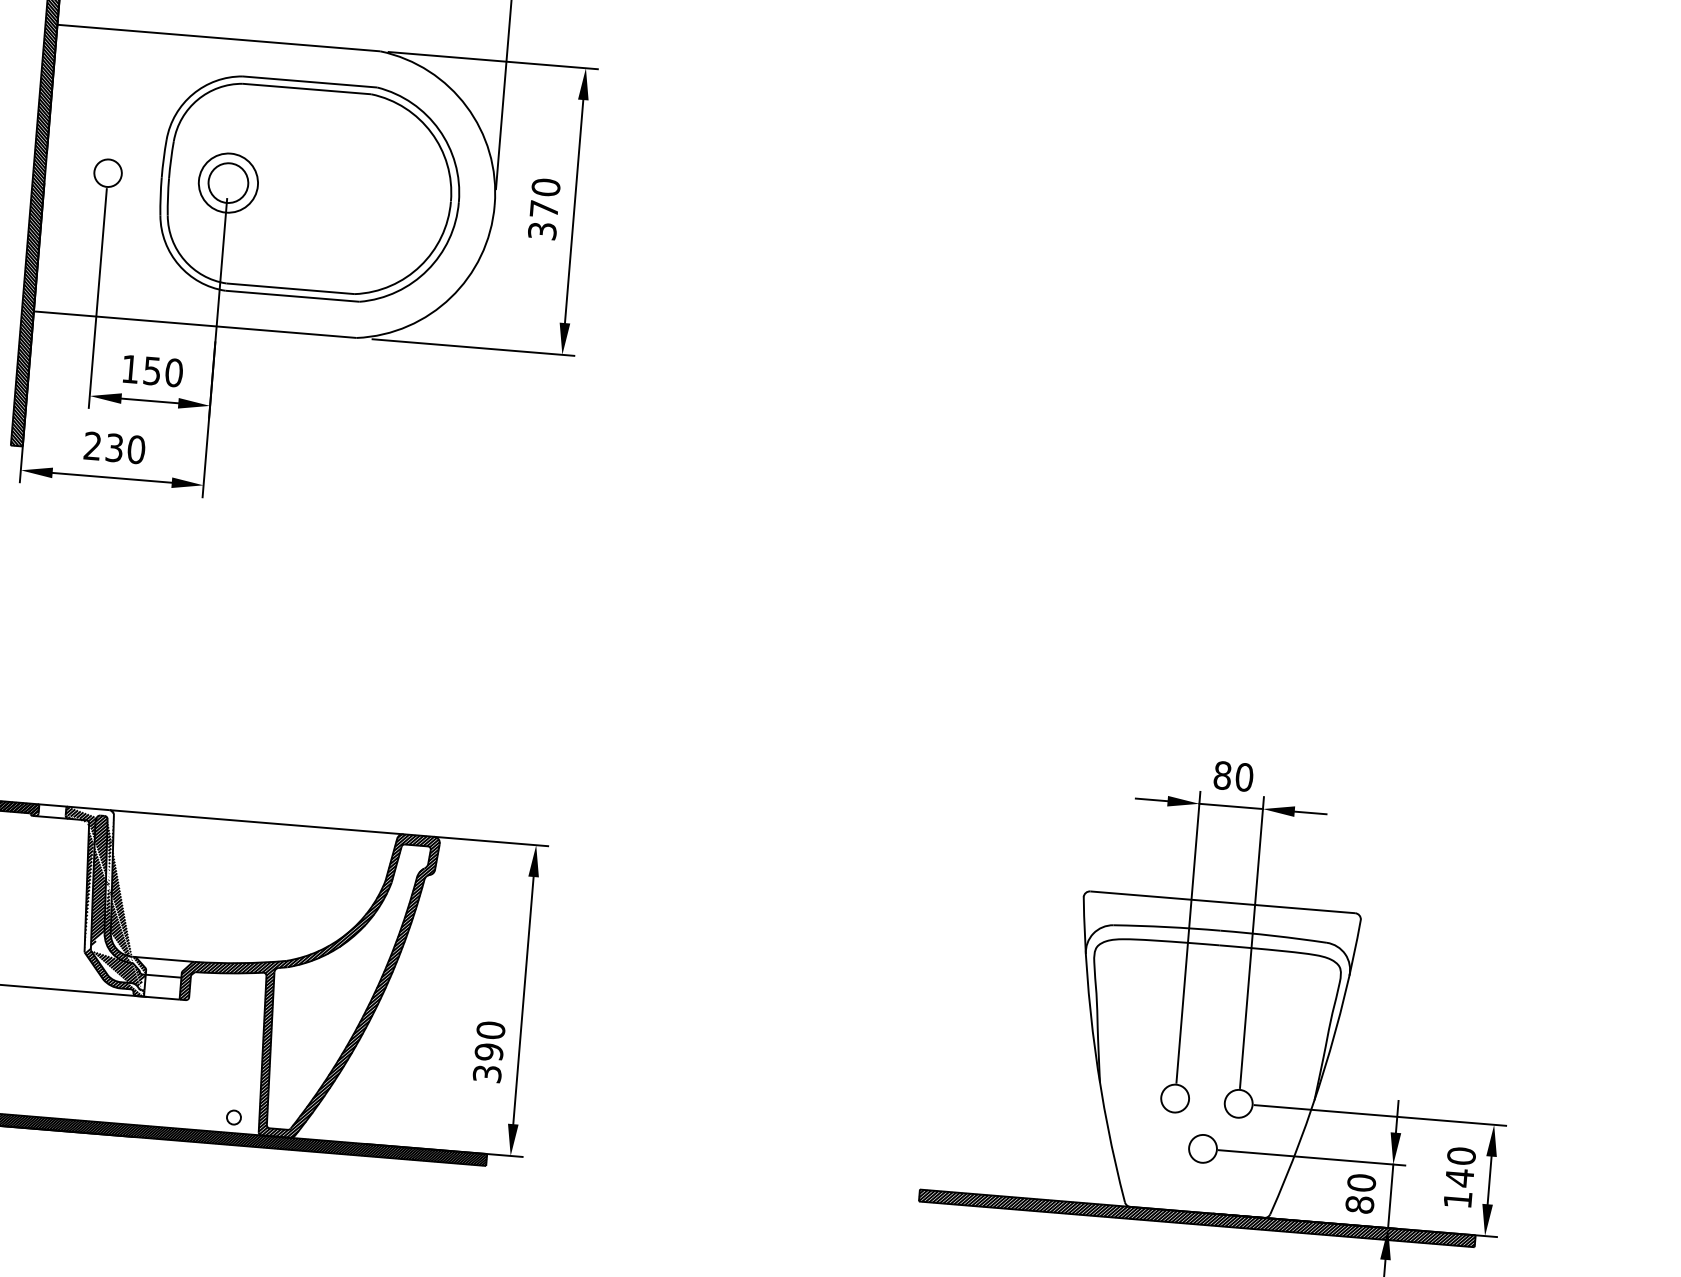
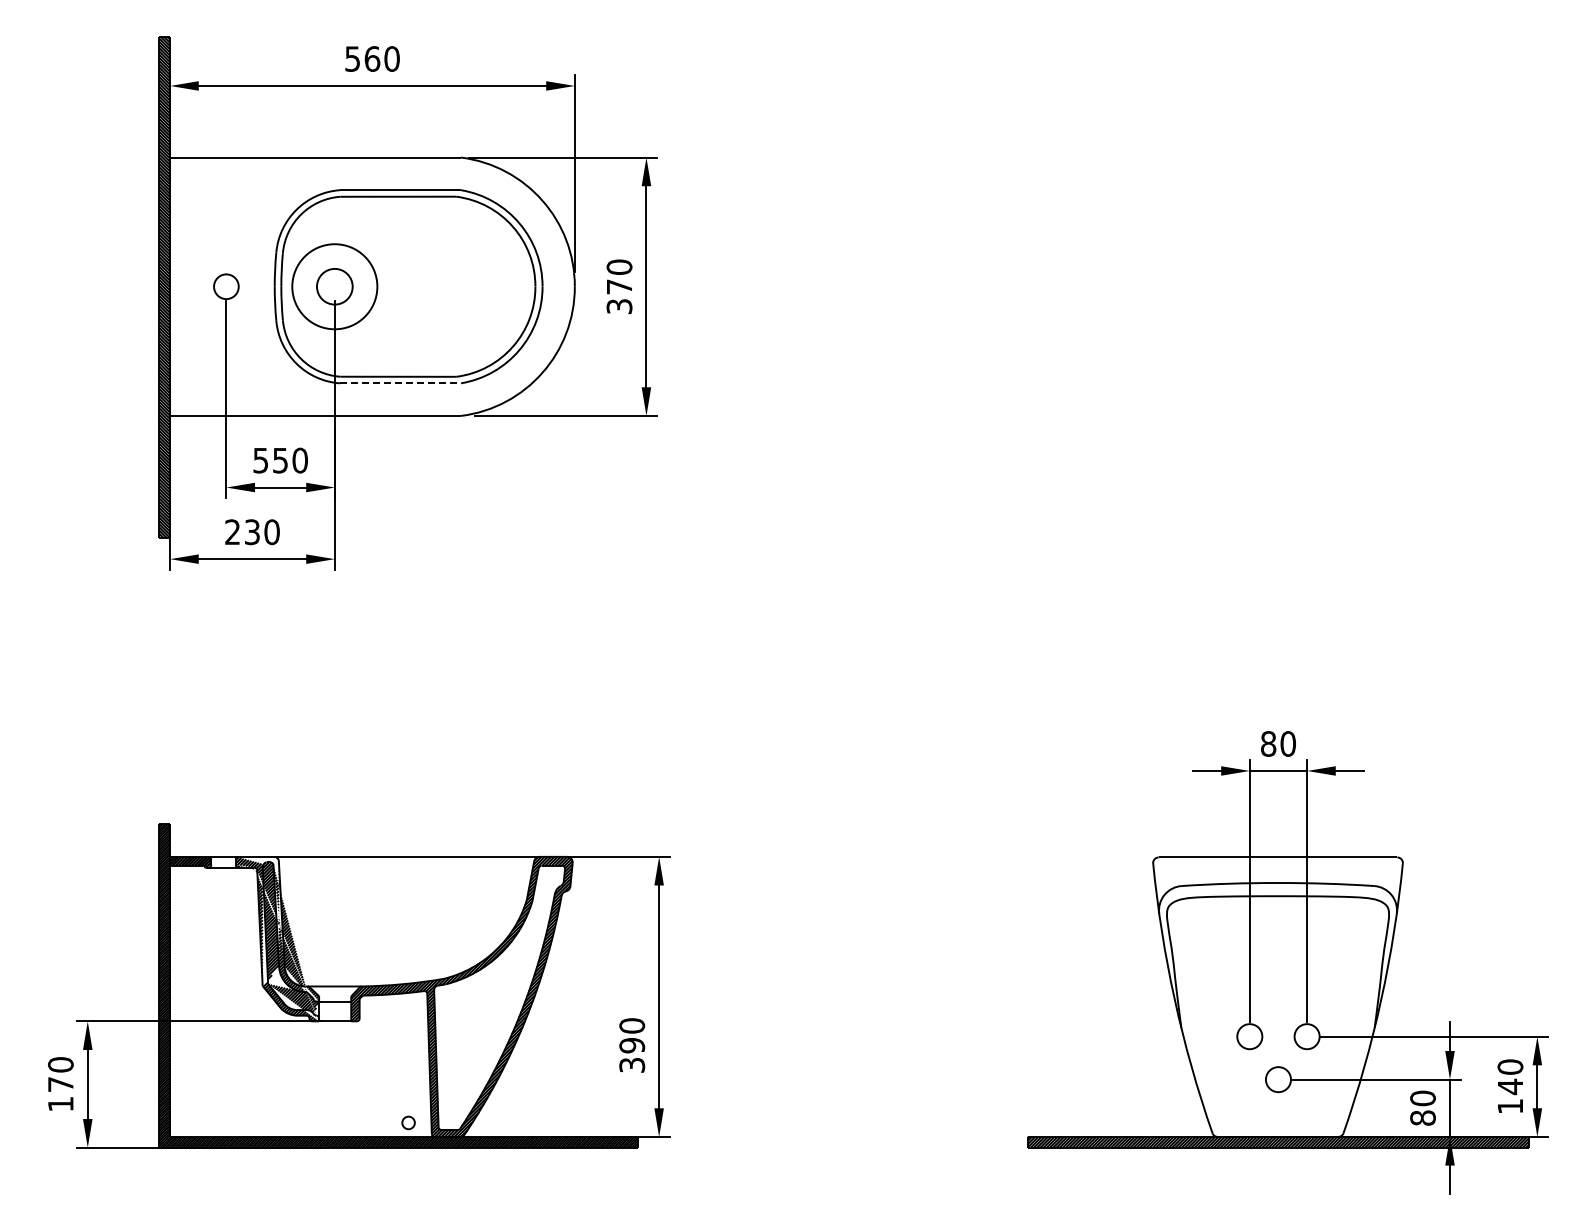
circle: (228, 182) -> (334, 286), size x1.6
line: (292, 296) -> (400, 383), solid -> dashed
text: (130, 369) -> (260, 460), 150 -> 550

